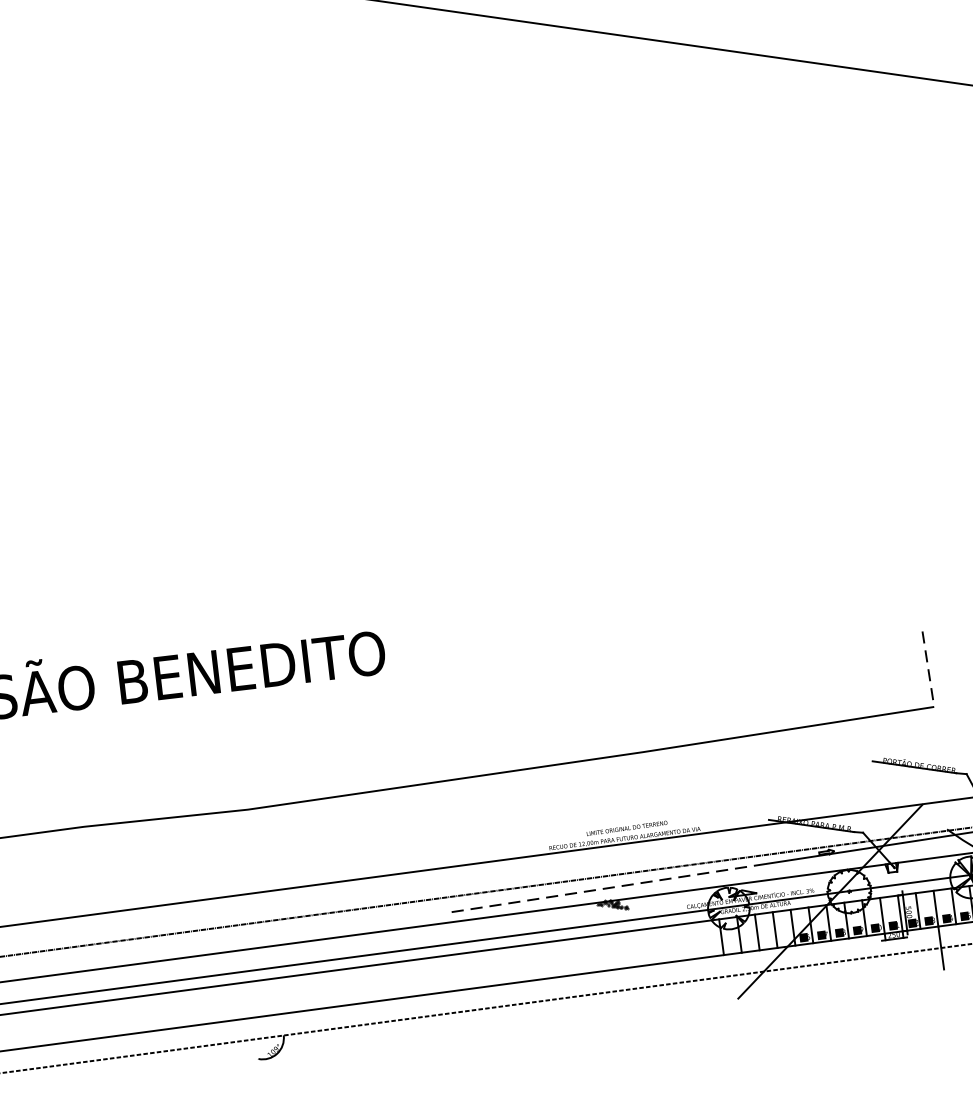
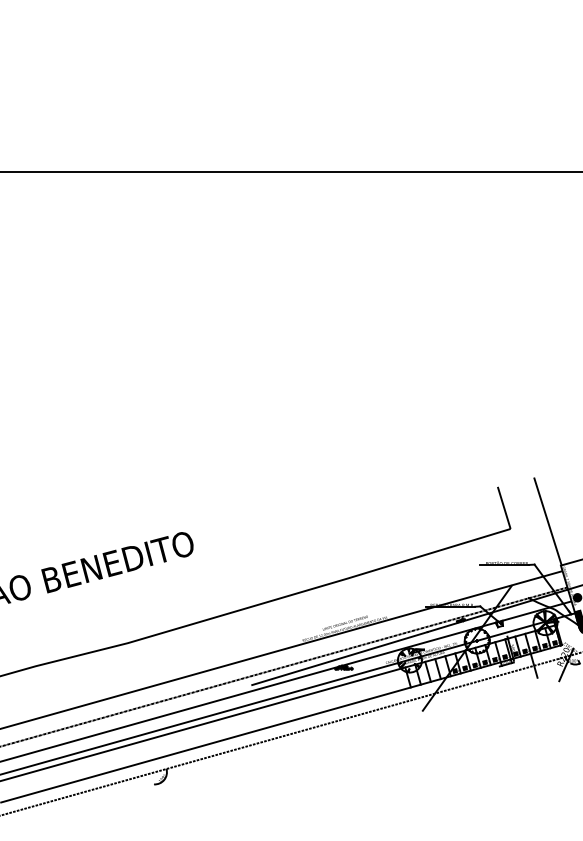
line: (928, 668) -> (504, 507), dashed -> solid
line: (608, 887) -> (339, 658), dashed -> solid

